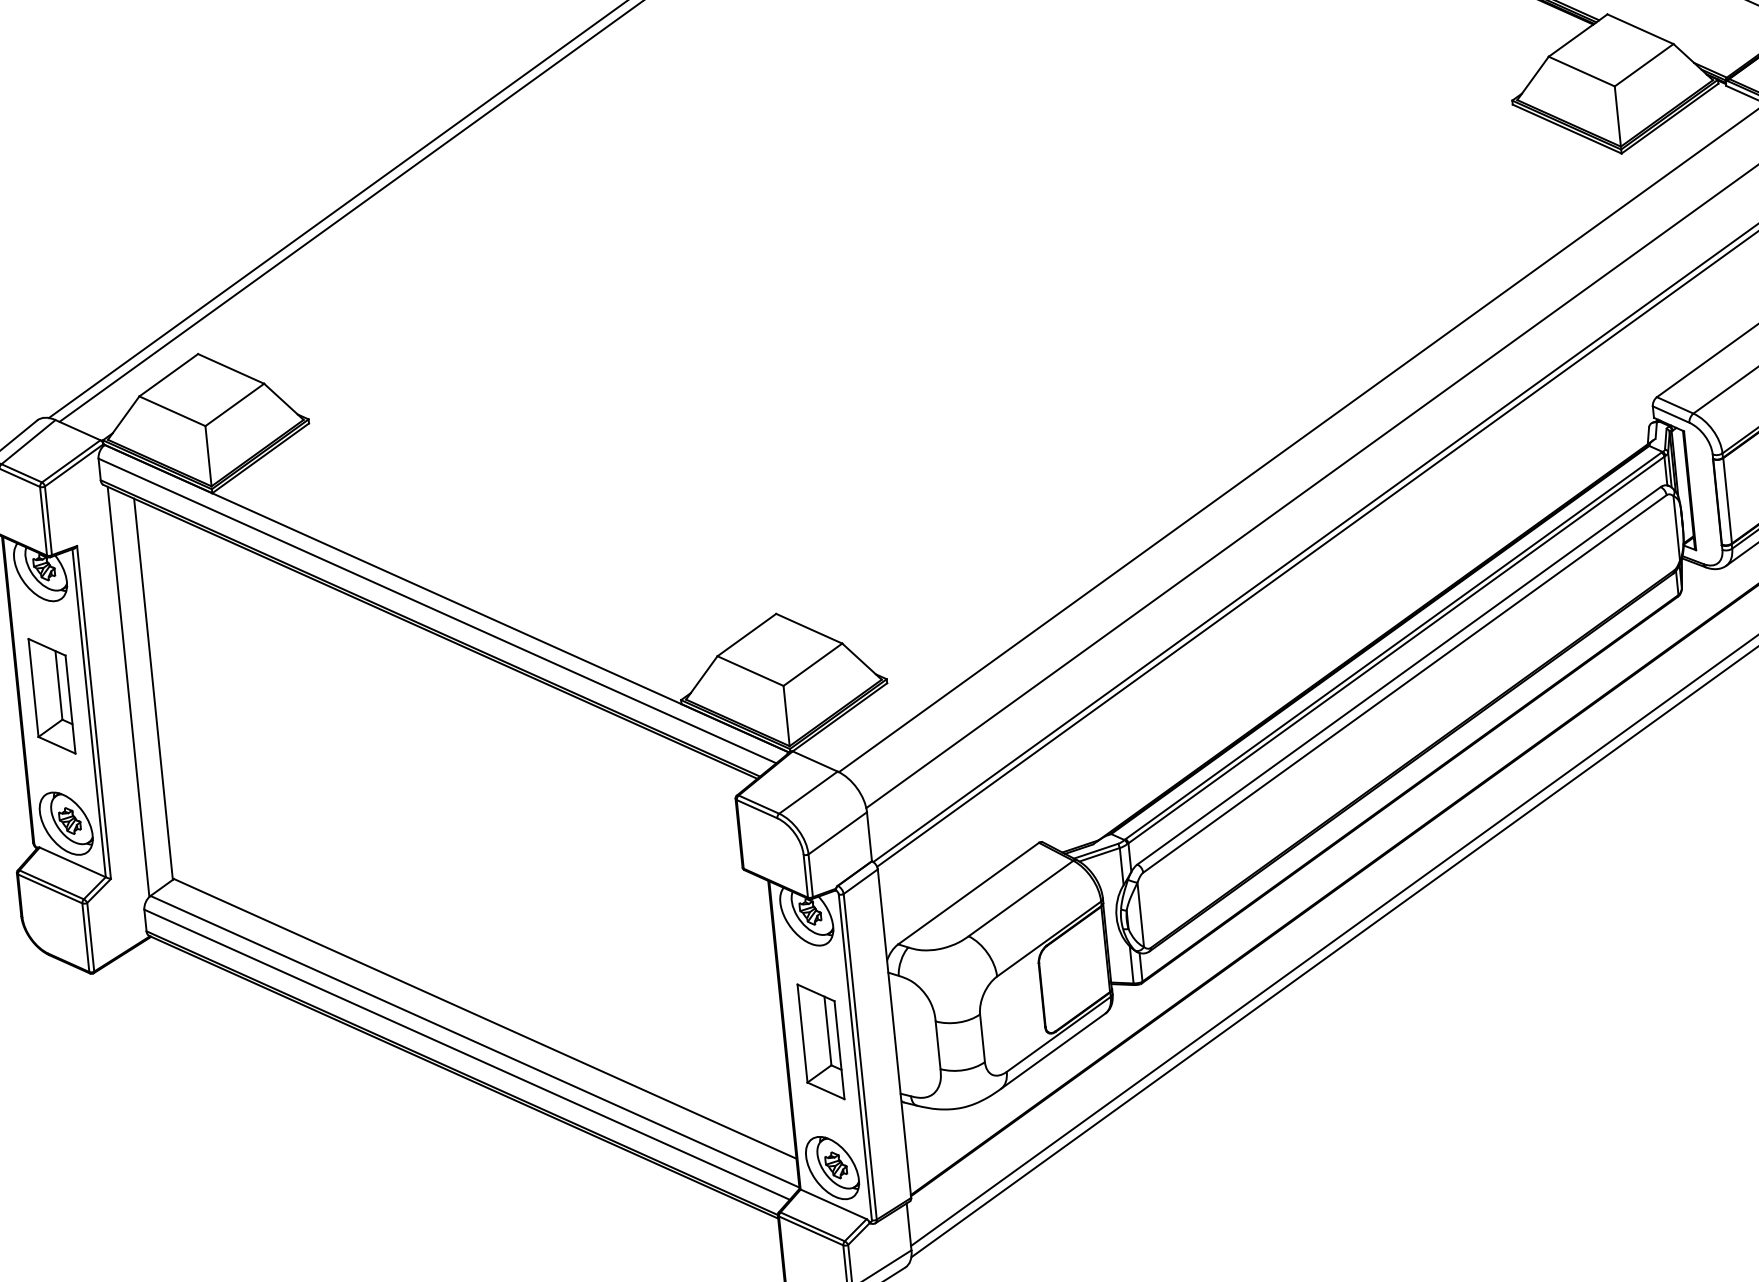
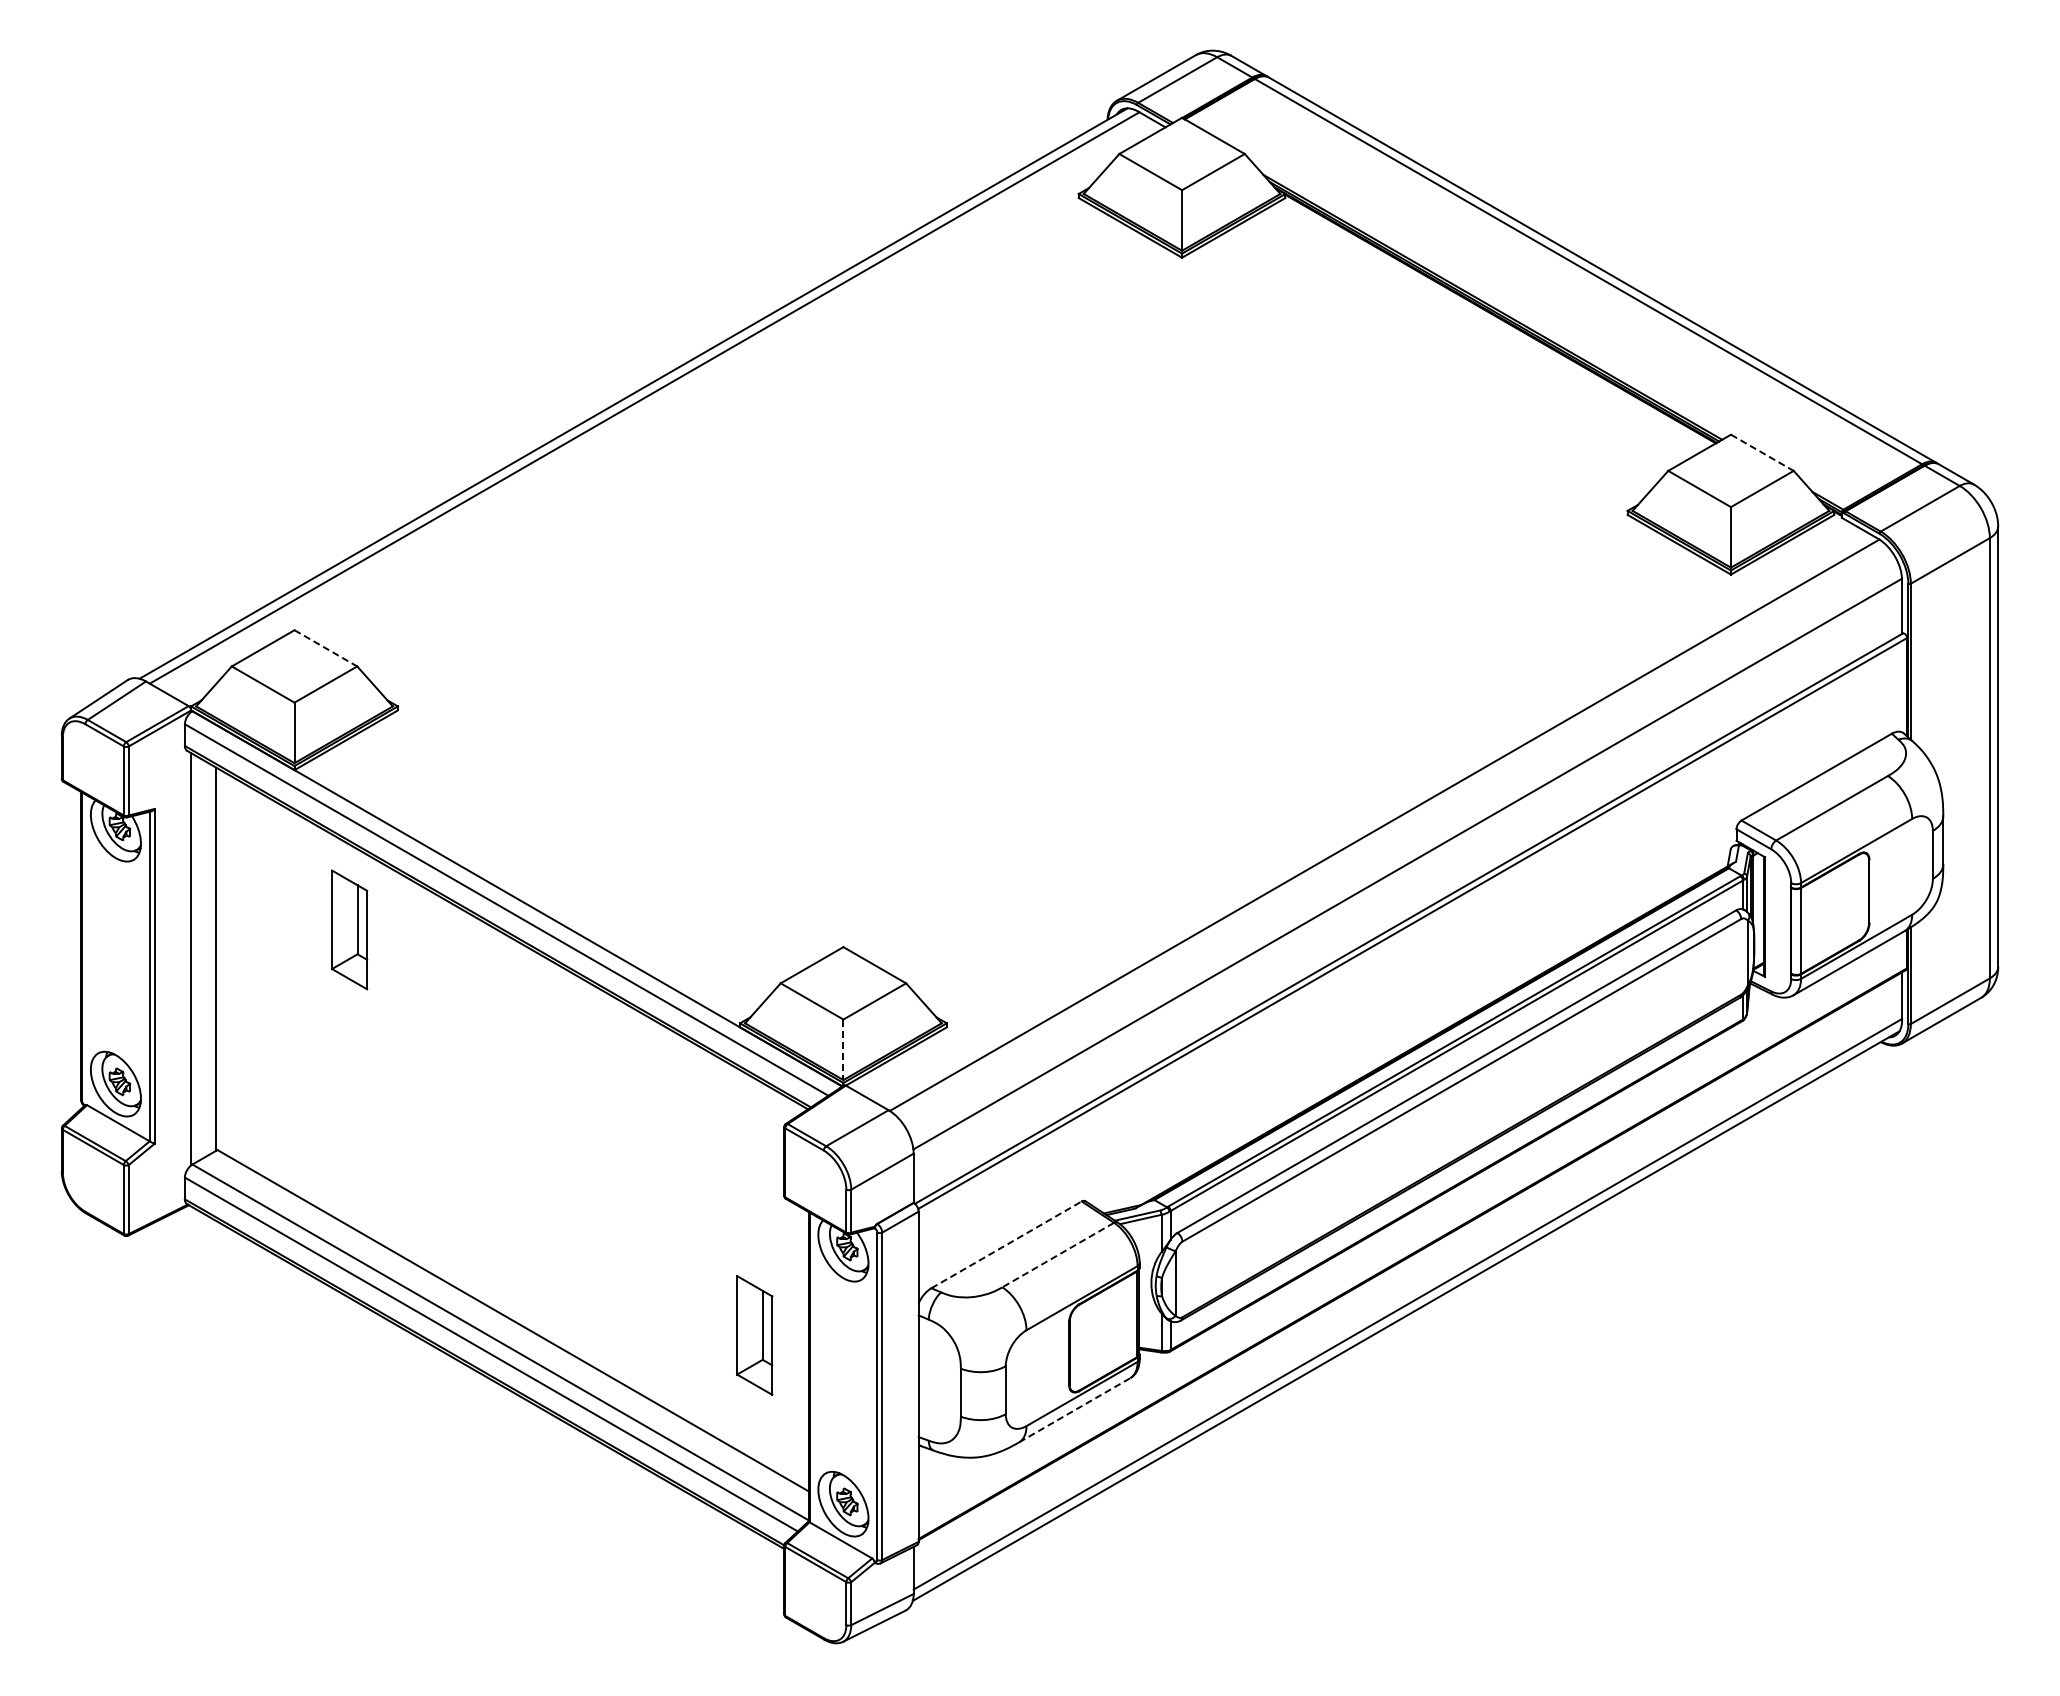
line: (1640, 29) -> (1762, 453), solid -> dashed
line: (231, 369) -> (326, 648), solid -> dashed
part: (51, 695) -> (349, 929), moved
line: (786, 716) -> (843, 1050), solid -> dashed
line: (968, 893) -> (1006, 1244), solid -> dashed
line: (1021, 898) -> (1058, 1255), solid -> dashed
part: (820, 1041) -> (754, 1335), moved
line: (1053, 1050) -> (1075, 1409), solid -> dashed

